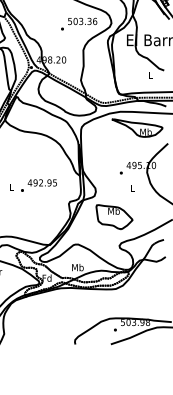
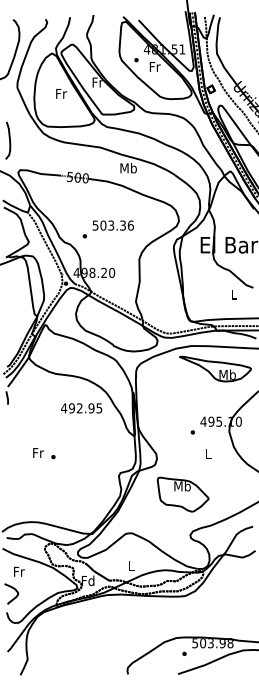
text: (78, 24) -> (107, 229), moved
text: (42, 183) -> (81, 408), moved
text: (11, 187) -> (38, 452), L -> Fr
text: (77, 267) -> (131, 565), Mb -> L

